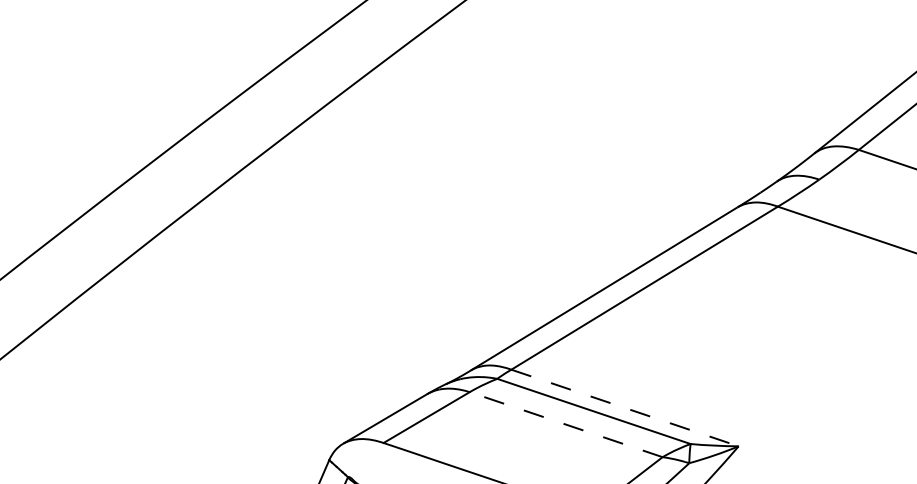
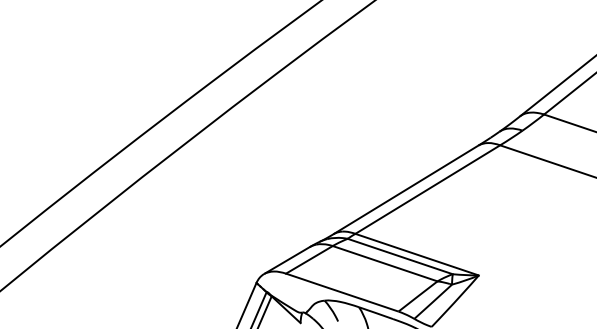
line: (625, 407) -> (417, 254), dashed -> solid
line: (564, 424) -> (384, 263), dashed -> solid

